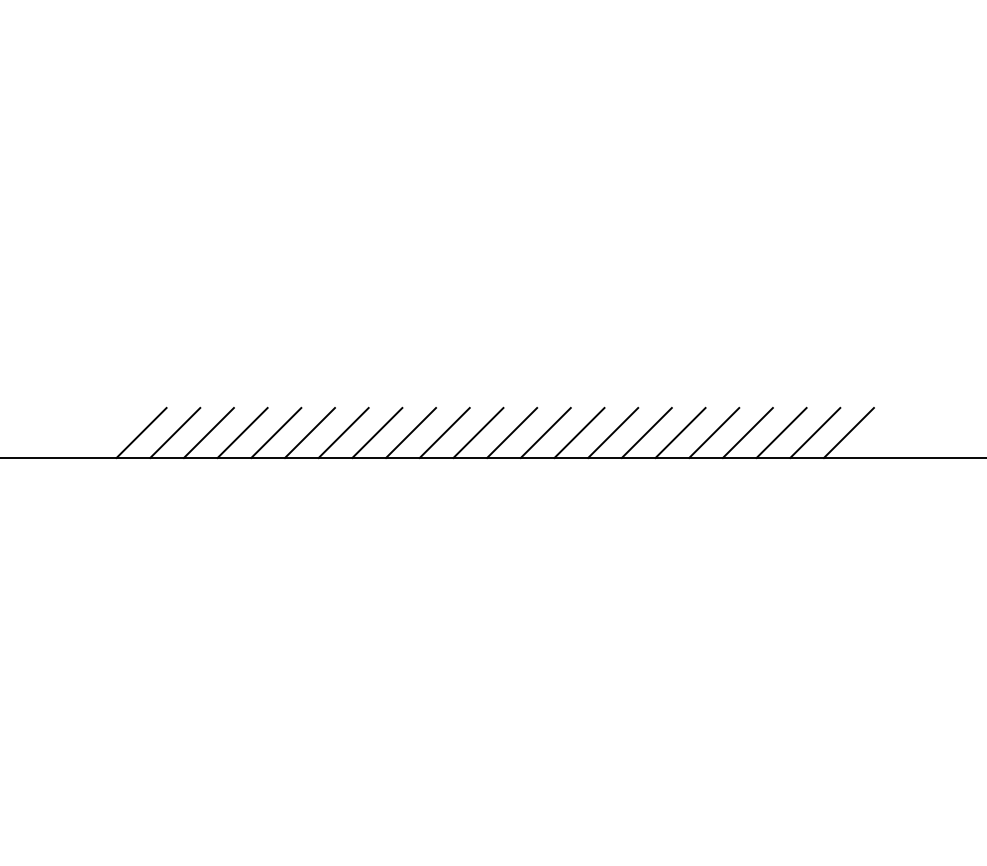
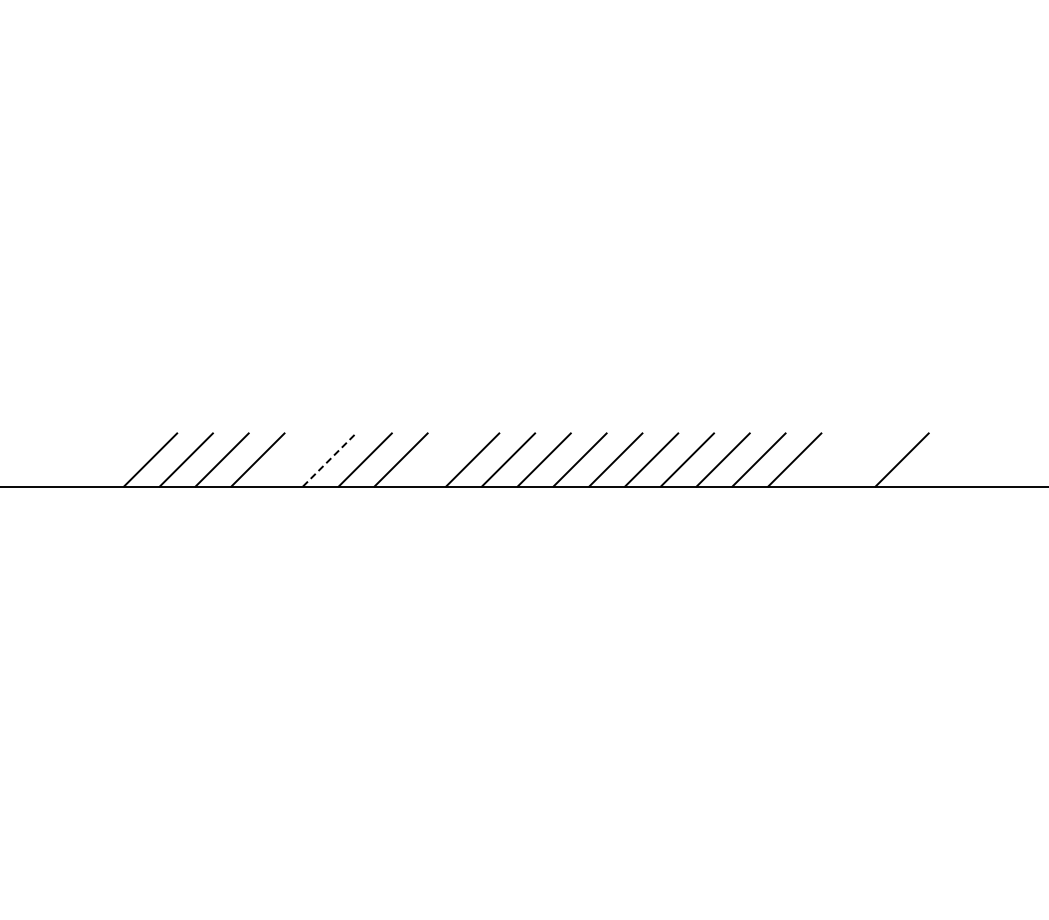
line: (276, 432) -> (293, 459), removed
line: (309, 432) -> (329, 459), solid -> dashed
line: (410, 432) -> (436, 459), removed
line: (781, 432) -> (830, 459), removed
line: (814, 432) -> (865, 459), removed

